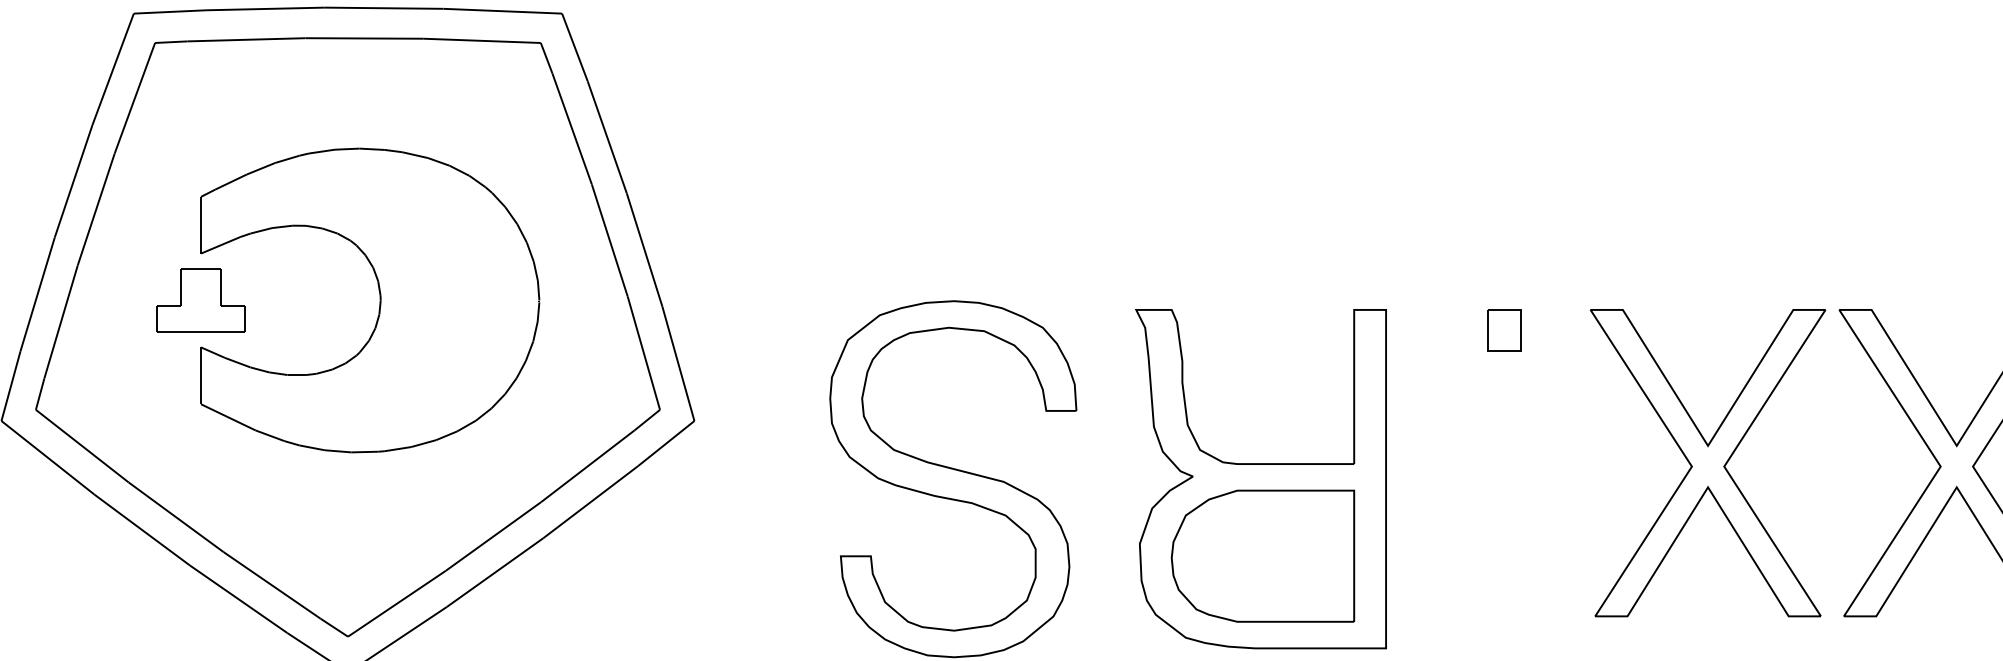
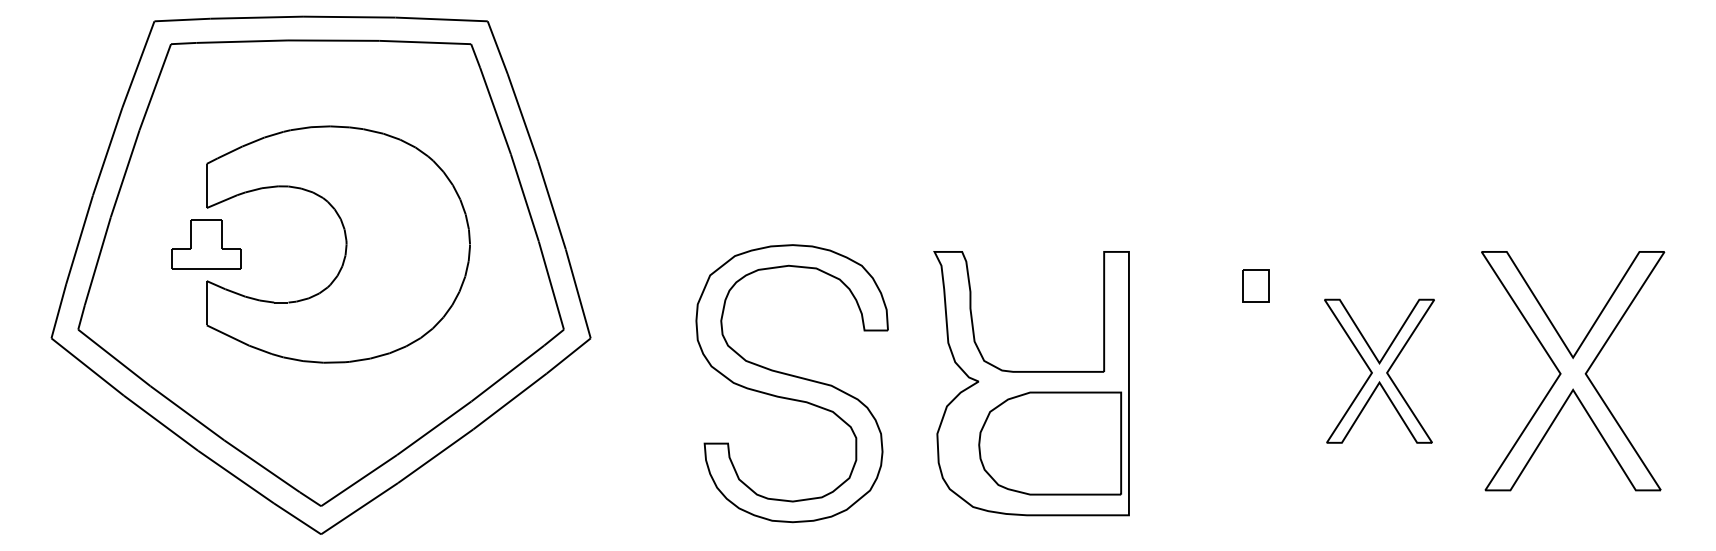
part: (1503, 329) -> (1255, 285), moved
part: (1708, 463) -> (1379, 371), size x0.6
part: (1263, 556) -> (1050, 443), moved

